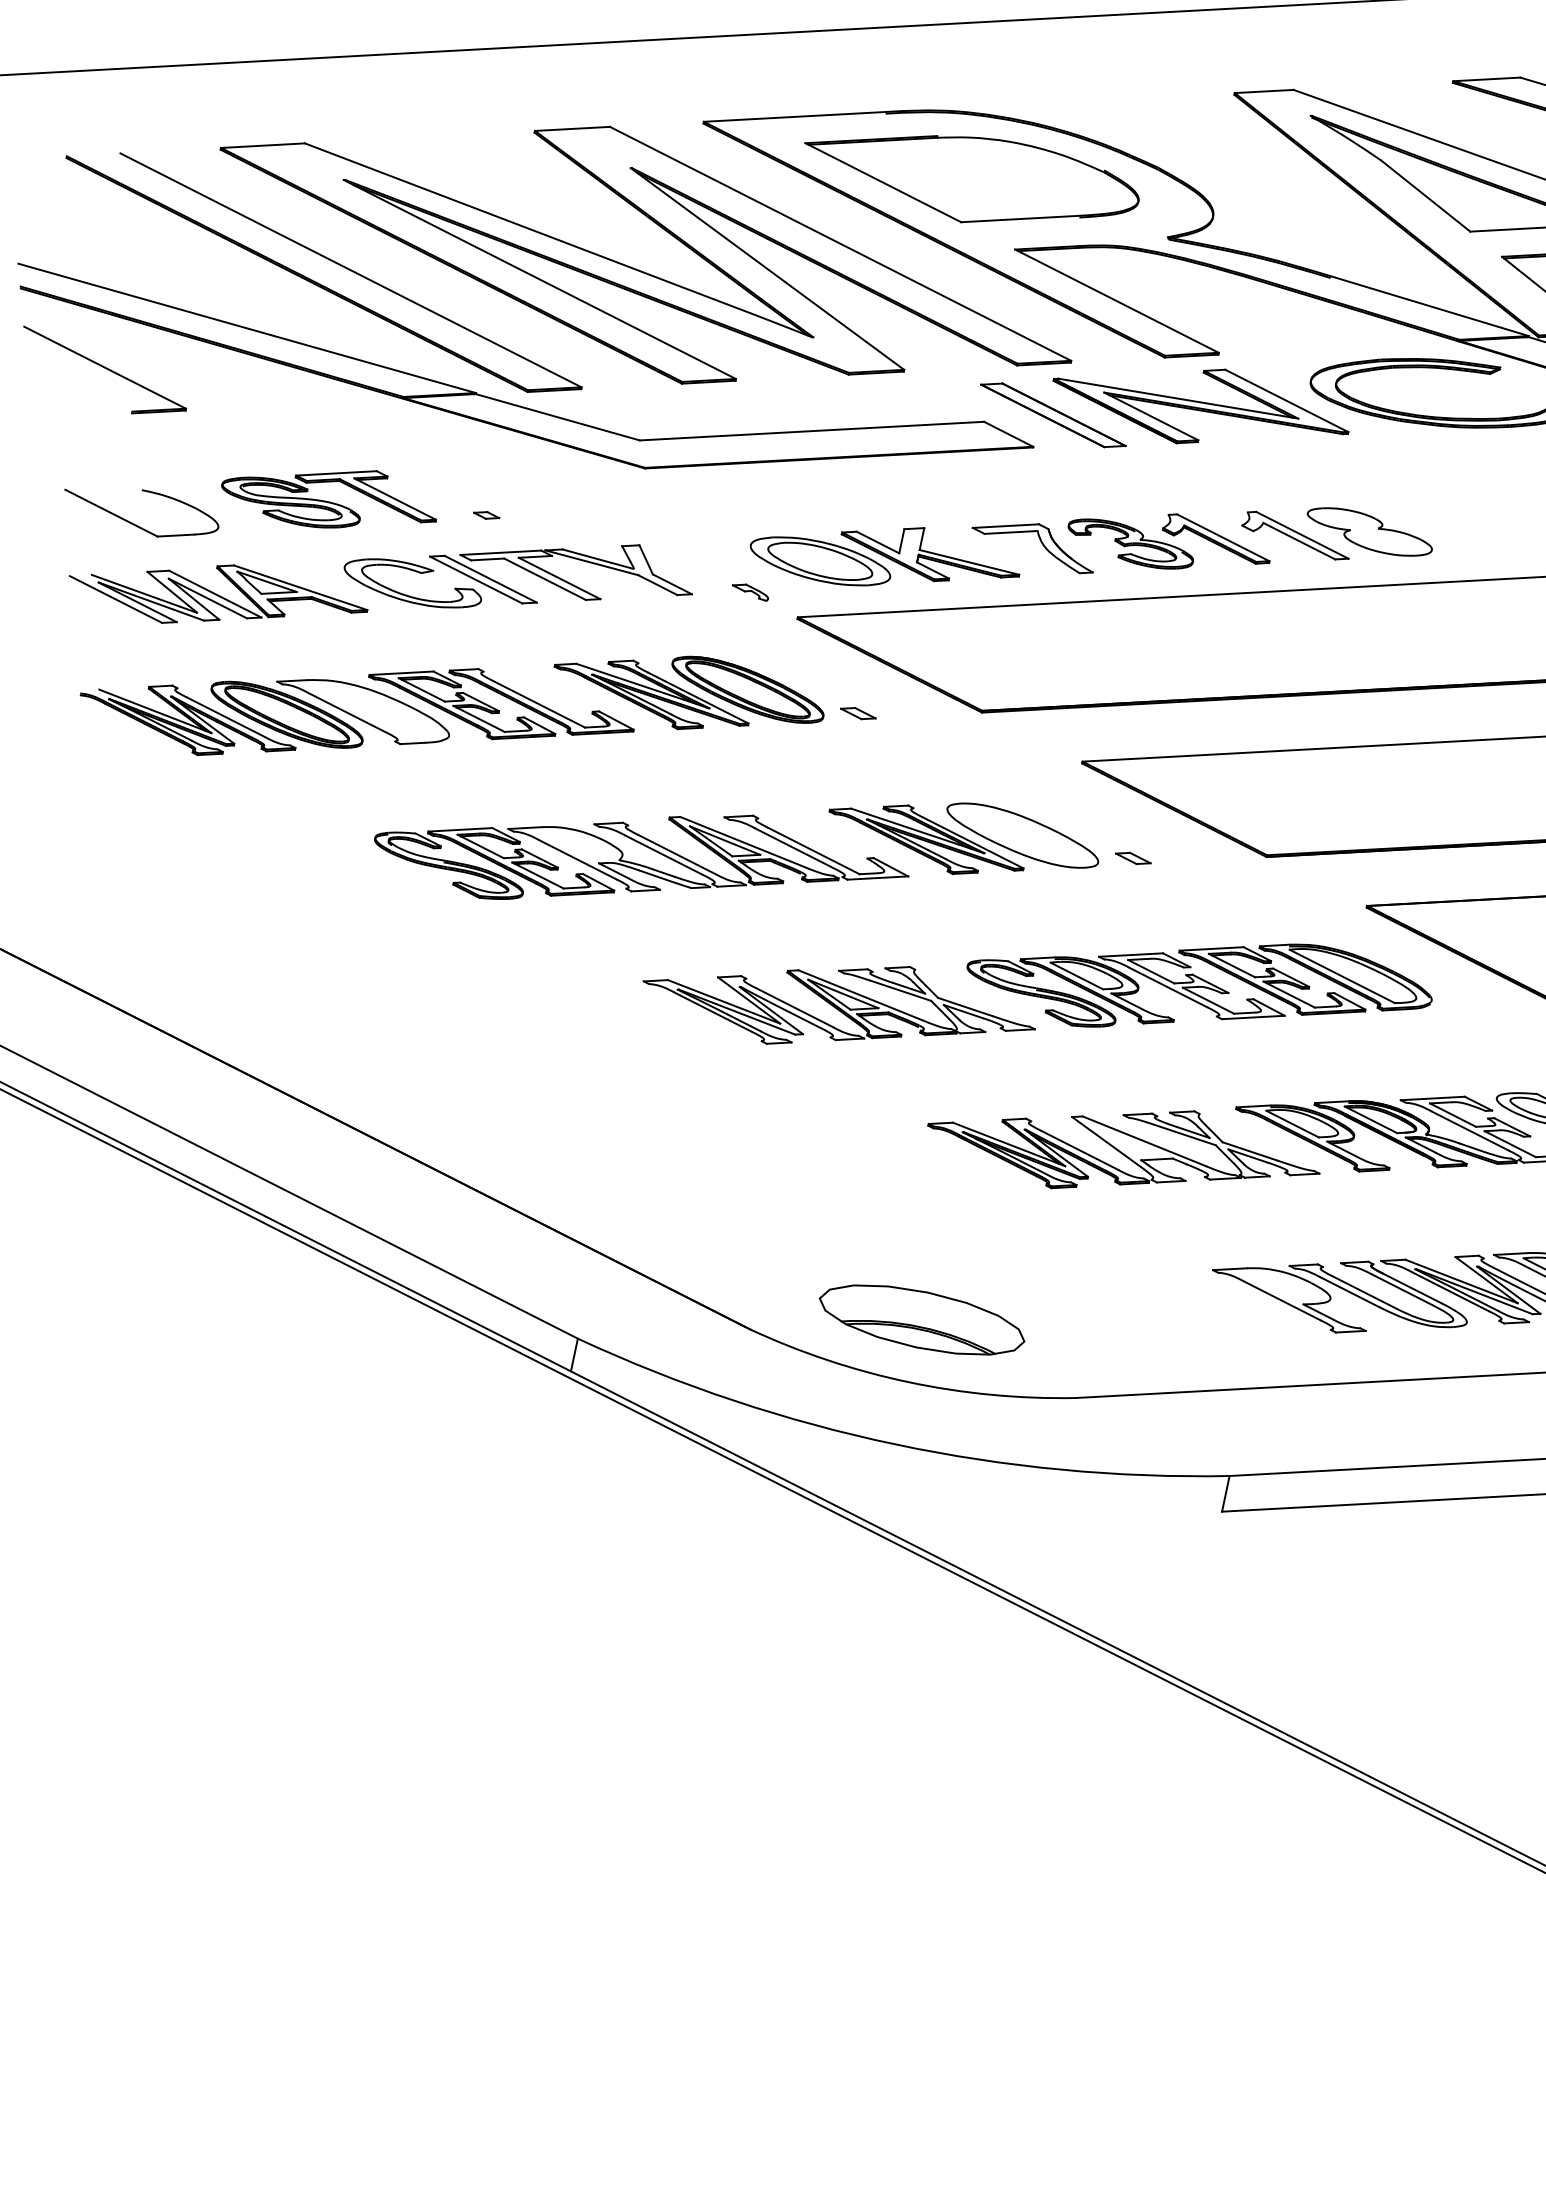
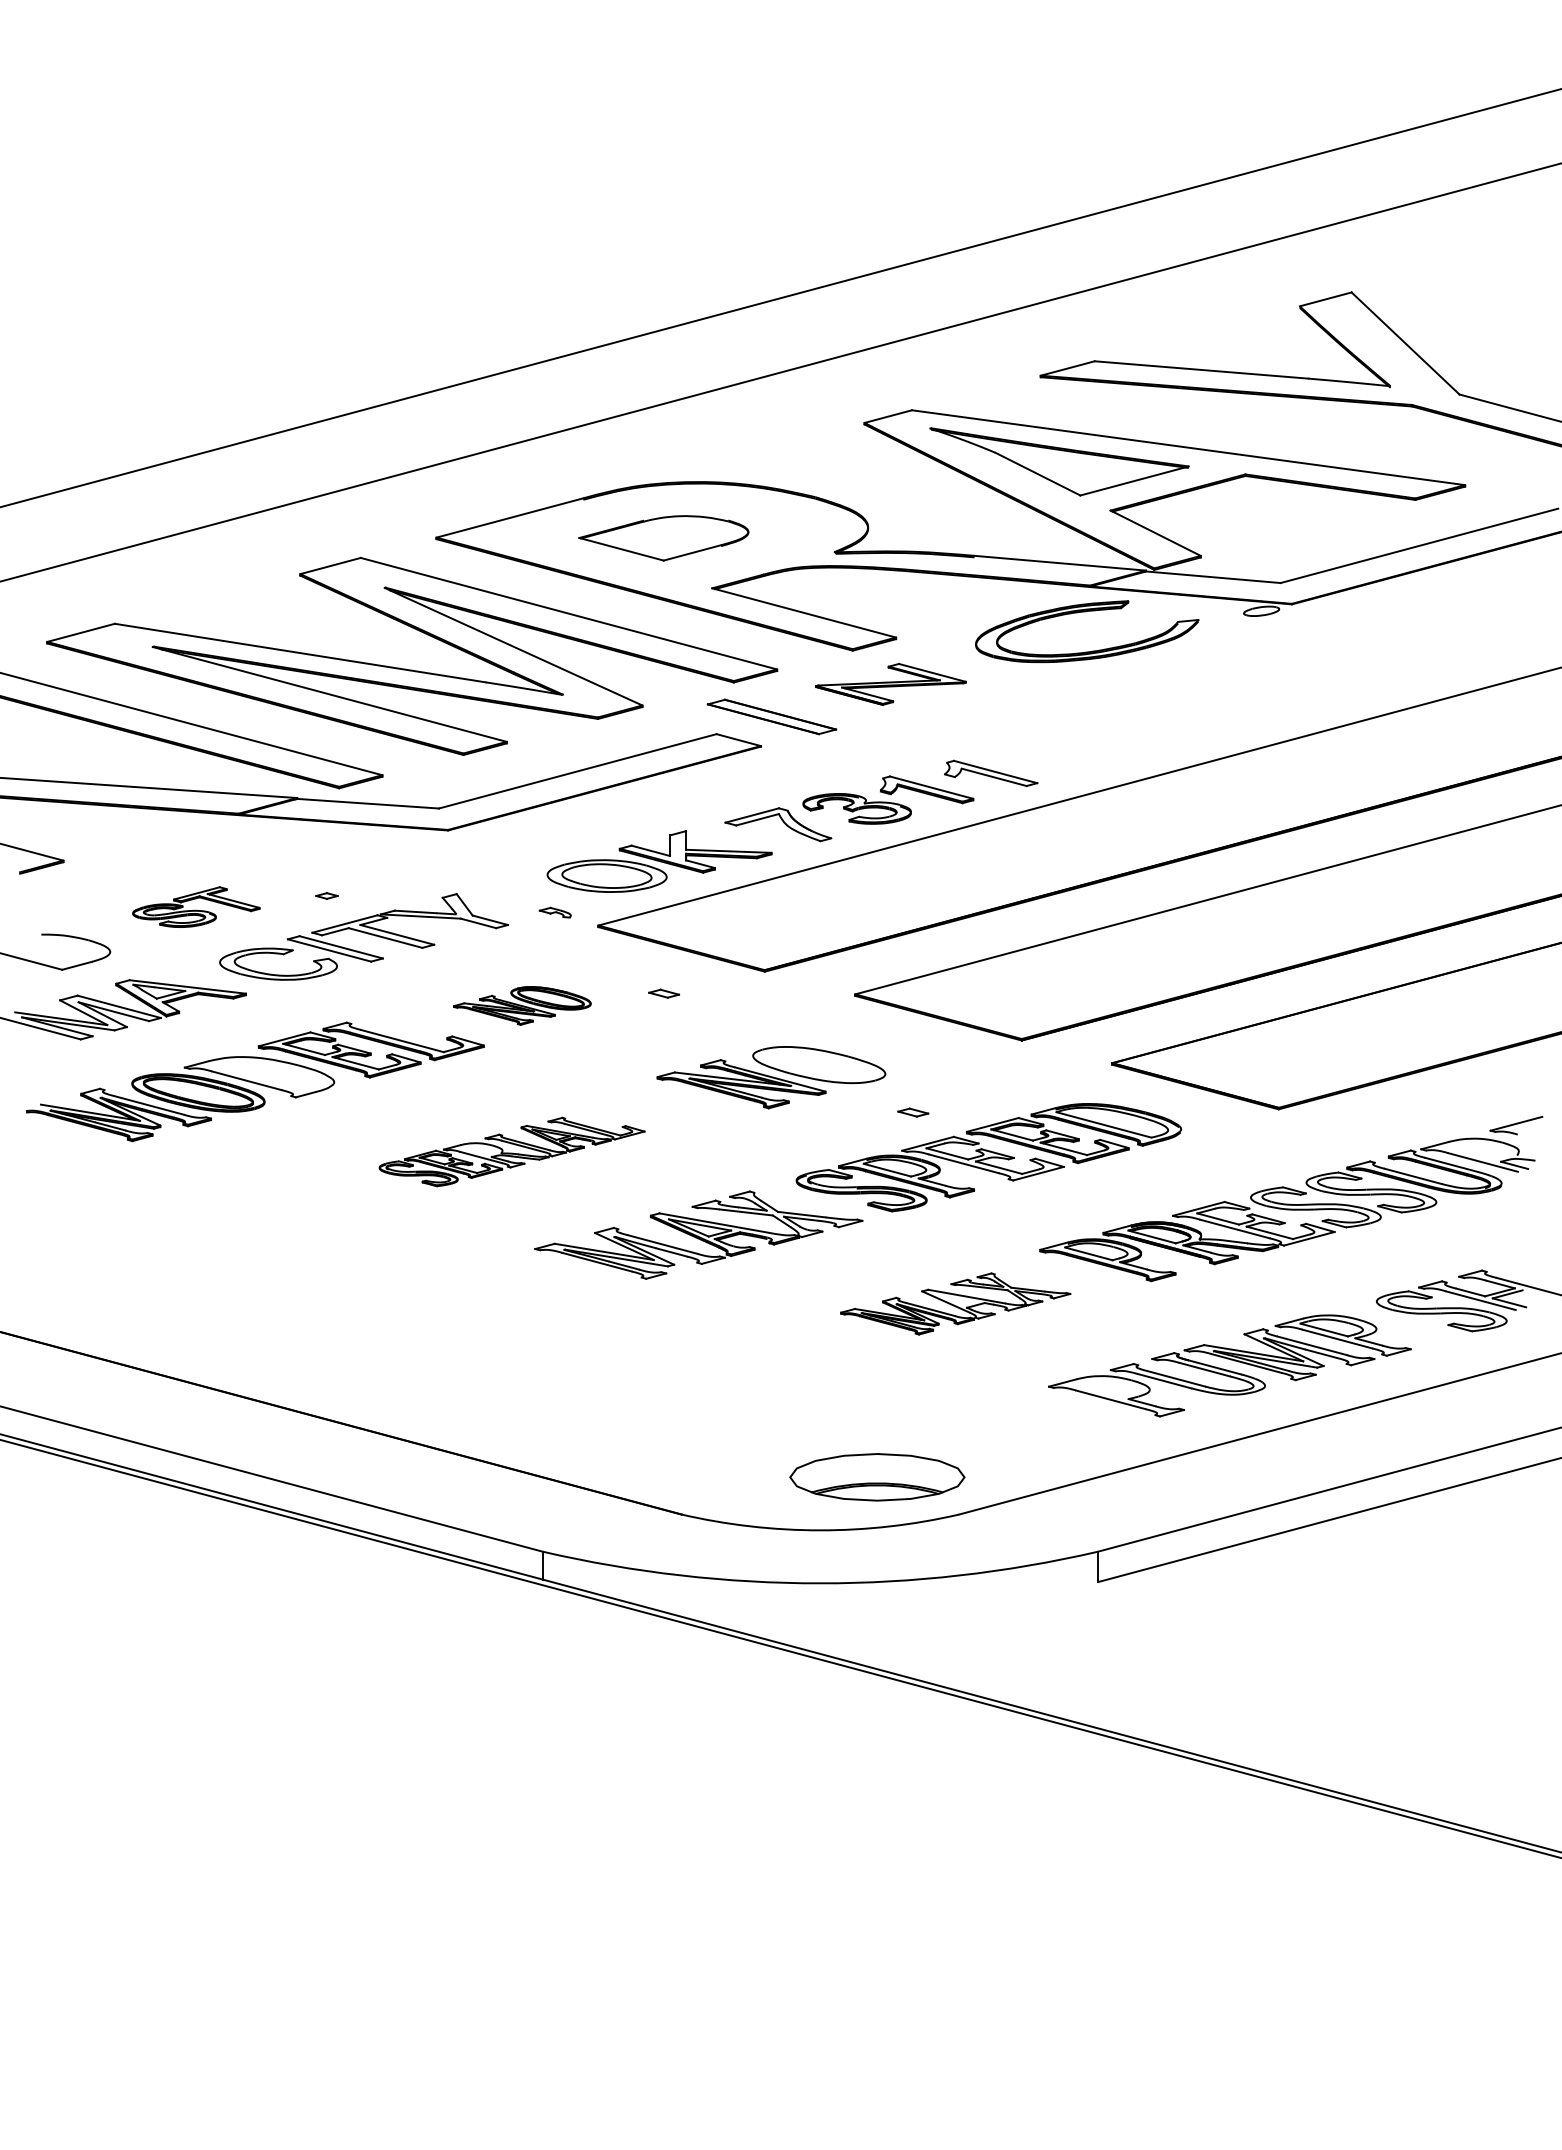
part: (970, 178) -> (663, 538), size x0.6
part: (1200, 406) -> (890, 684), size x0.6
part: (330, 495) -> (196, 906), size x0.7
part: (1369, 531) -> (1049, 757), removed
part: (689, 692) -> (522, 1005), size x0.6
part: (1133, 858) -> (913, 1112), moved
part: (640, 861) -> (511, 1151), size x0.6
part: (1123, 1149) -> (955, 1303), size x0.7
part: (922, 1320) -> (877, 1477), moved

